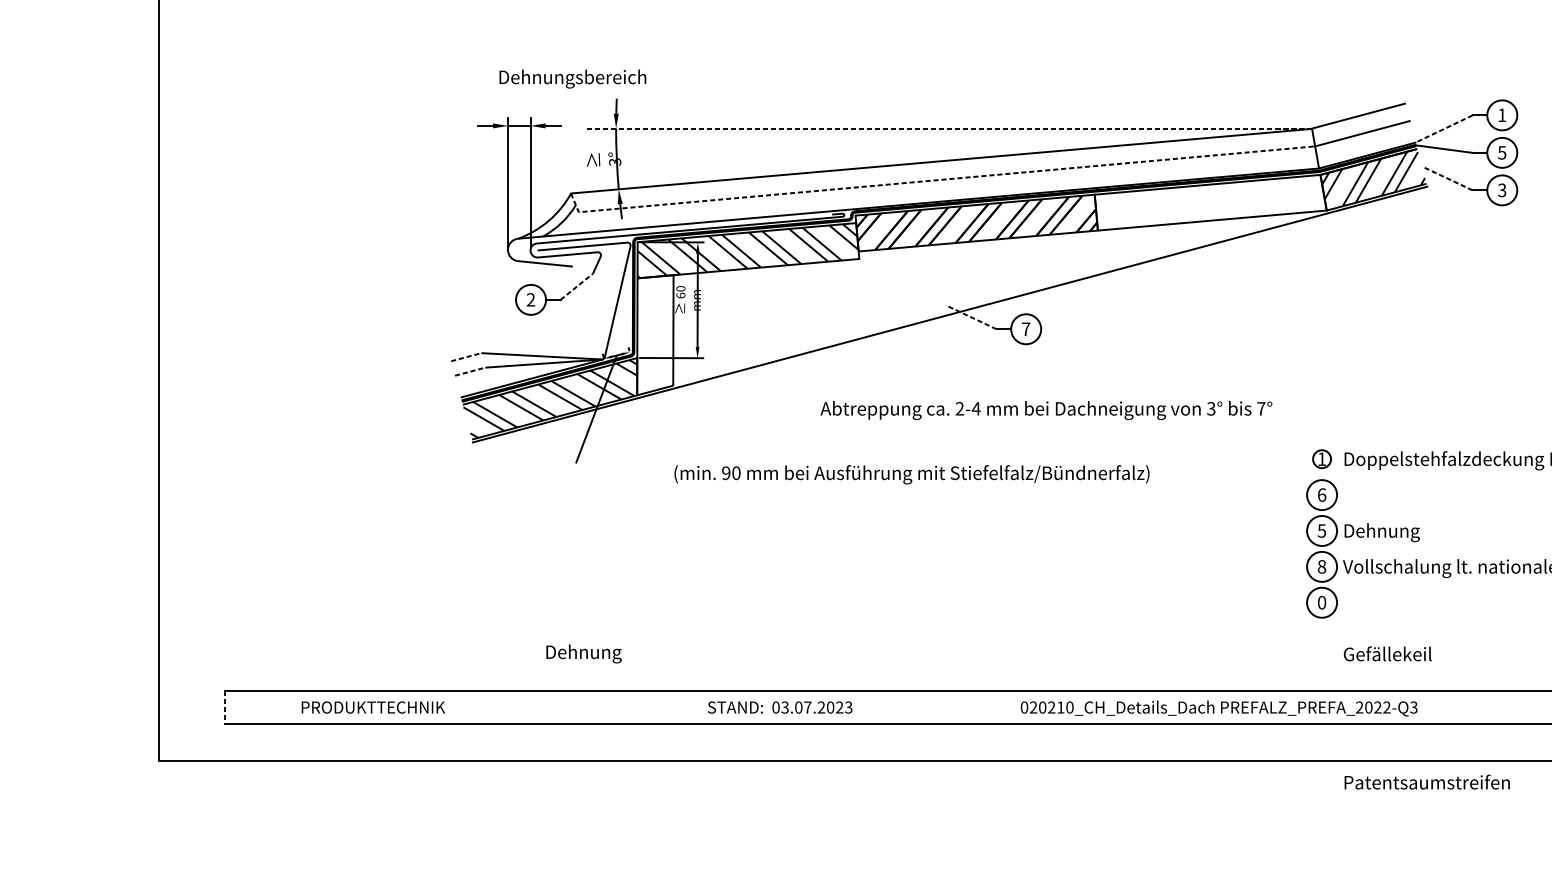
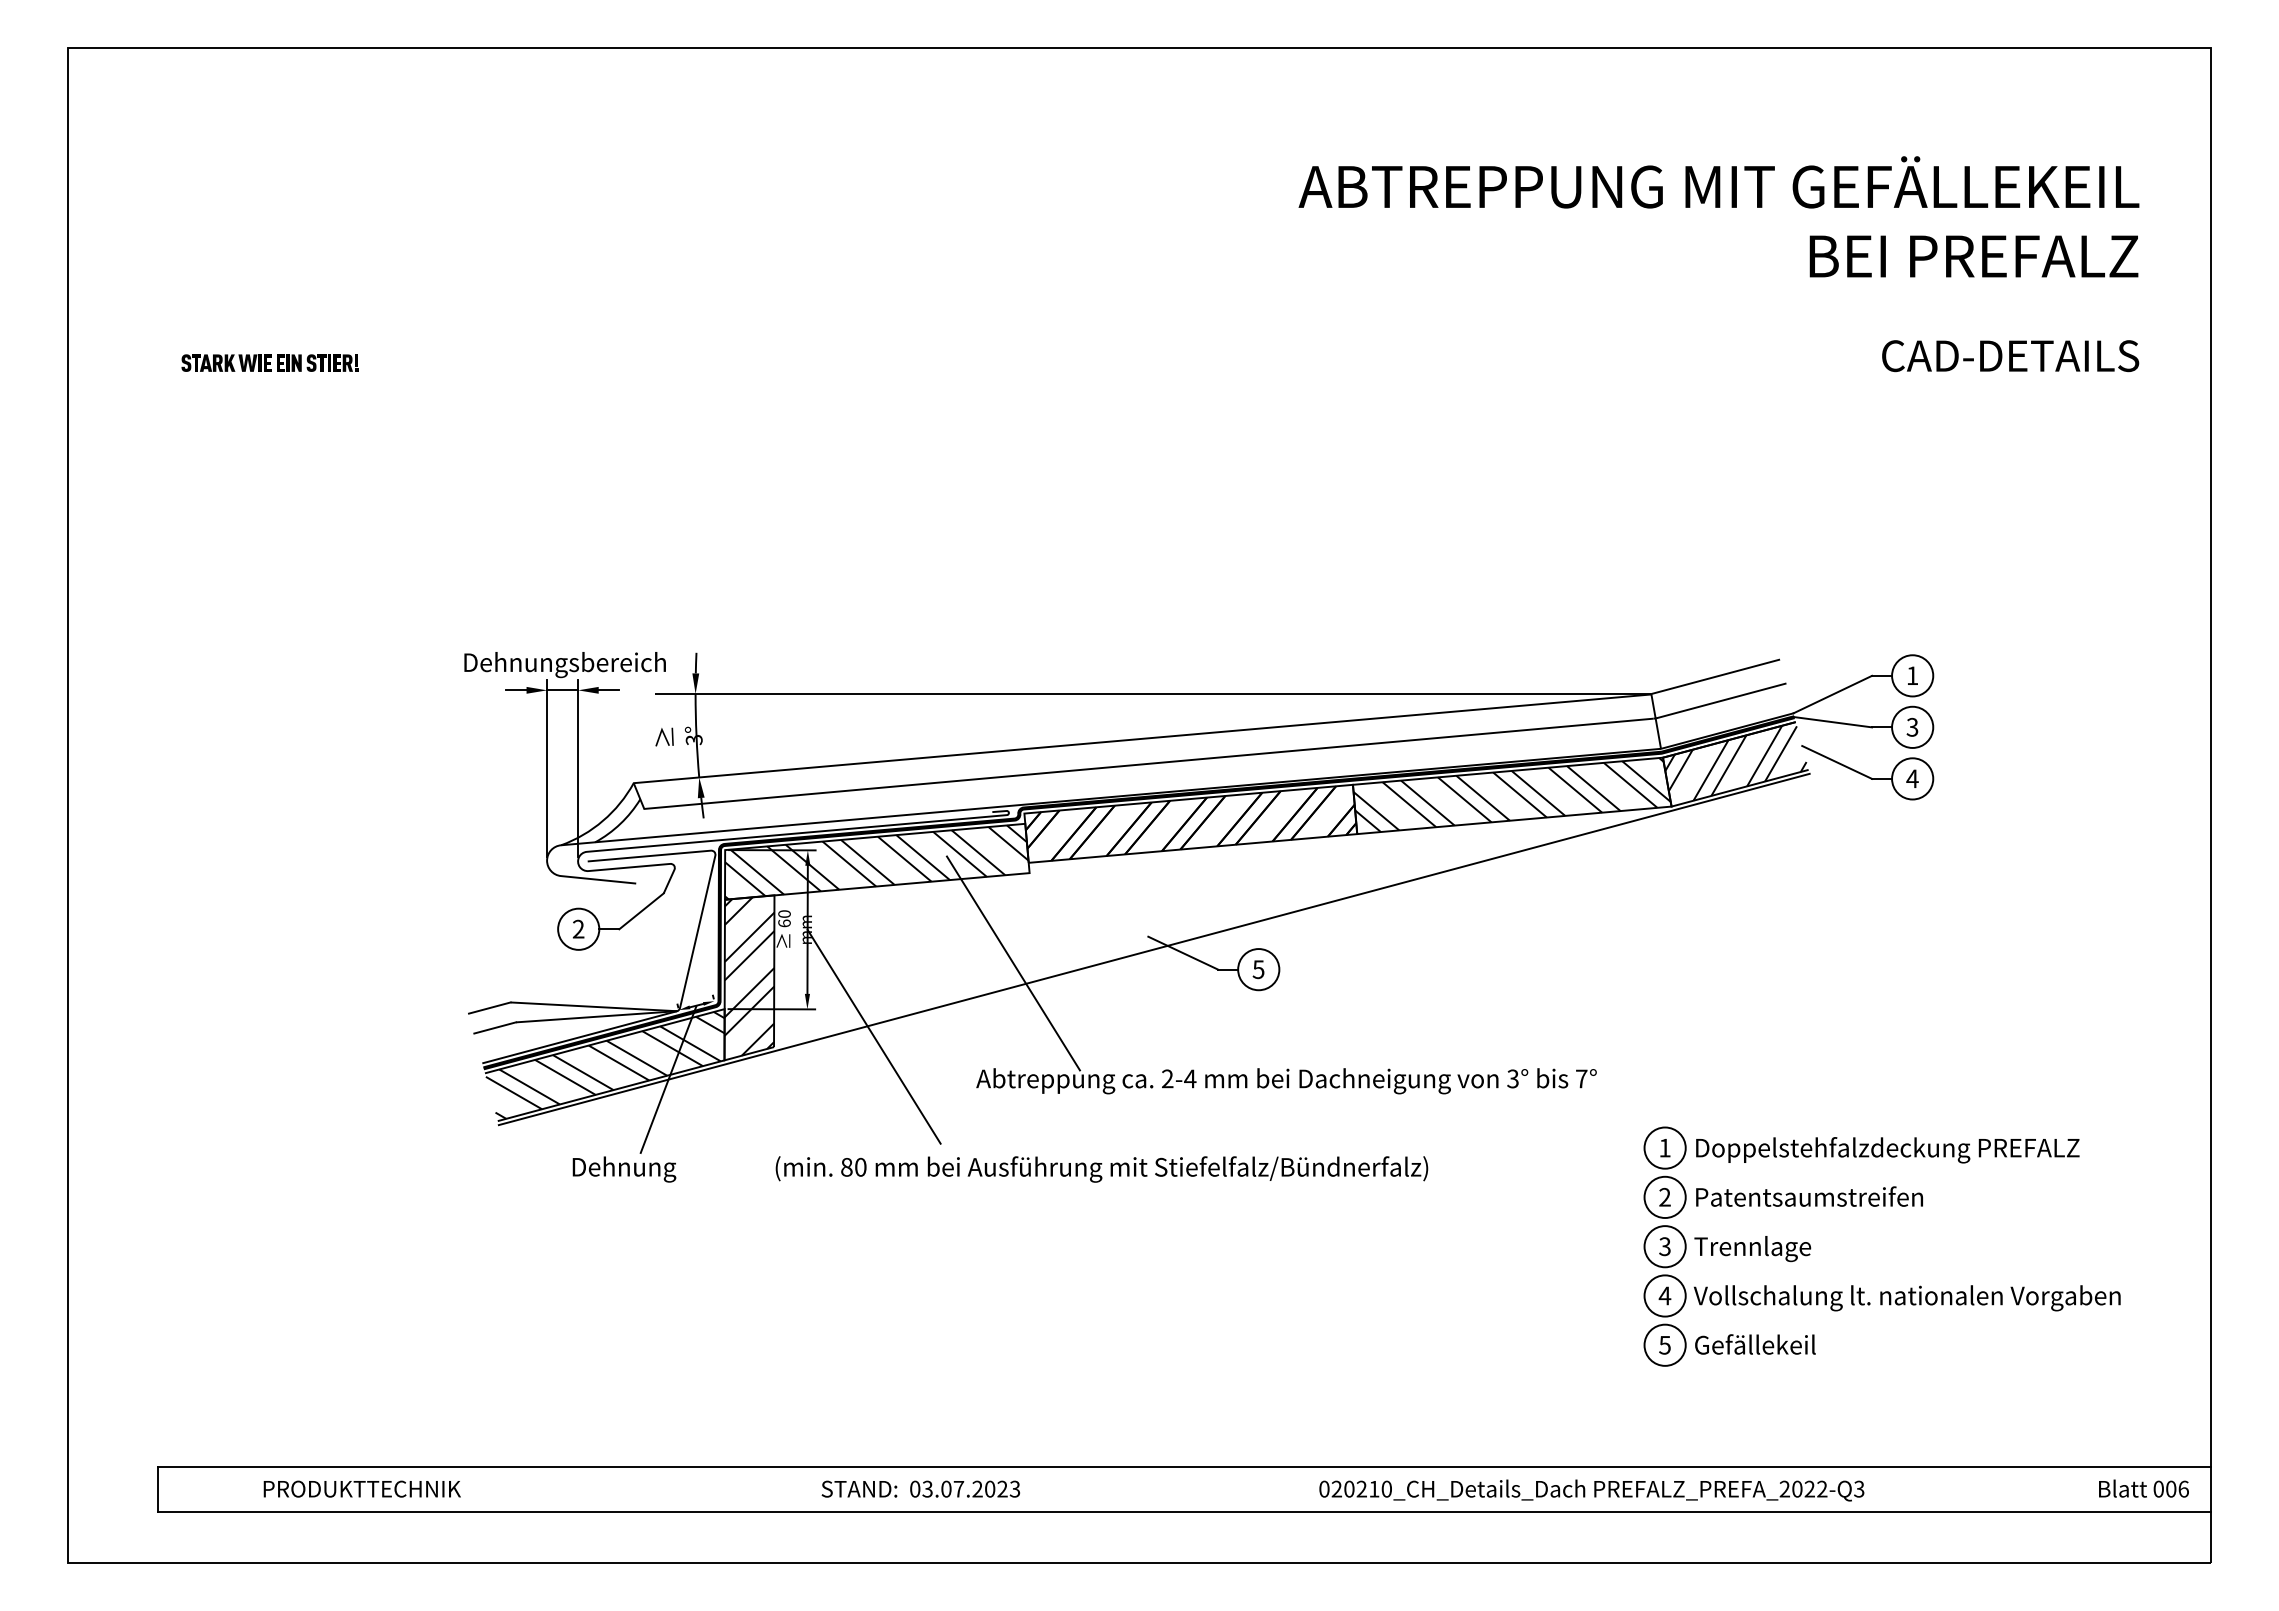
text: (572, 79) -> (564, 665), moved
line: (949, 128) -> (1153, 694), dashed -> solid
line: (1443, 128) -> (1832, 694), dashed -> solid
text: (1502, 152) -> (1912, 726), 5 -> 3
line: (1447, 178) -> (1837, 762), dashed -> solid
line: (935, 180) -> (1134, 765), dashed -> solid
text: (1502, 190) -> (1912, 778), 3 -> 4
hatch: (1210, 202) -> (1511, 795), added
line: (576, 286) -> (641, 911), dashed -> solid
line: (971, 317) -> (1183, 953), dashed -> solid
line: (846, 324) -> (1012, 963), added
text: (1025, 329) -> (1258, 969), 7 -> 5
hatch: (655, 334) -> (749, 976), added
line: (466, 357) -> (489, 1008), dashed -> solid
line: (470, 371) -> (495, 1027), dashed -> solid
line: (745, 377) -> (873, 1036), added
circle: (1321, 458) -> (1664, 1147), size x1.67
text: (726, 473) -> (846, 1167), 90 -> 80
text: (1321, 494) -> (1664, 1196), 6 -> 2
text: (1321, 530) -> (1664, 1246), 5 -> 3
text: (1385, 533) -> (1752, 1249), Dehnung -> Trennlage
text: (1321, 566) -> (1664, 1295), 8 -> 4
text: (1321, 602) -> (1664, 1344), 0 -> 5
text: (584, 653) -> (624, 1169), moved
text: (1387, 653) -> (1755, 1344), moved
line: (225, 707) -> (158, 1489), dashed -> solid
text: (1218, 708) -> (1591, 1490), moved
text: (1427, 782) -> (1809, 1196), moved

